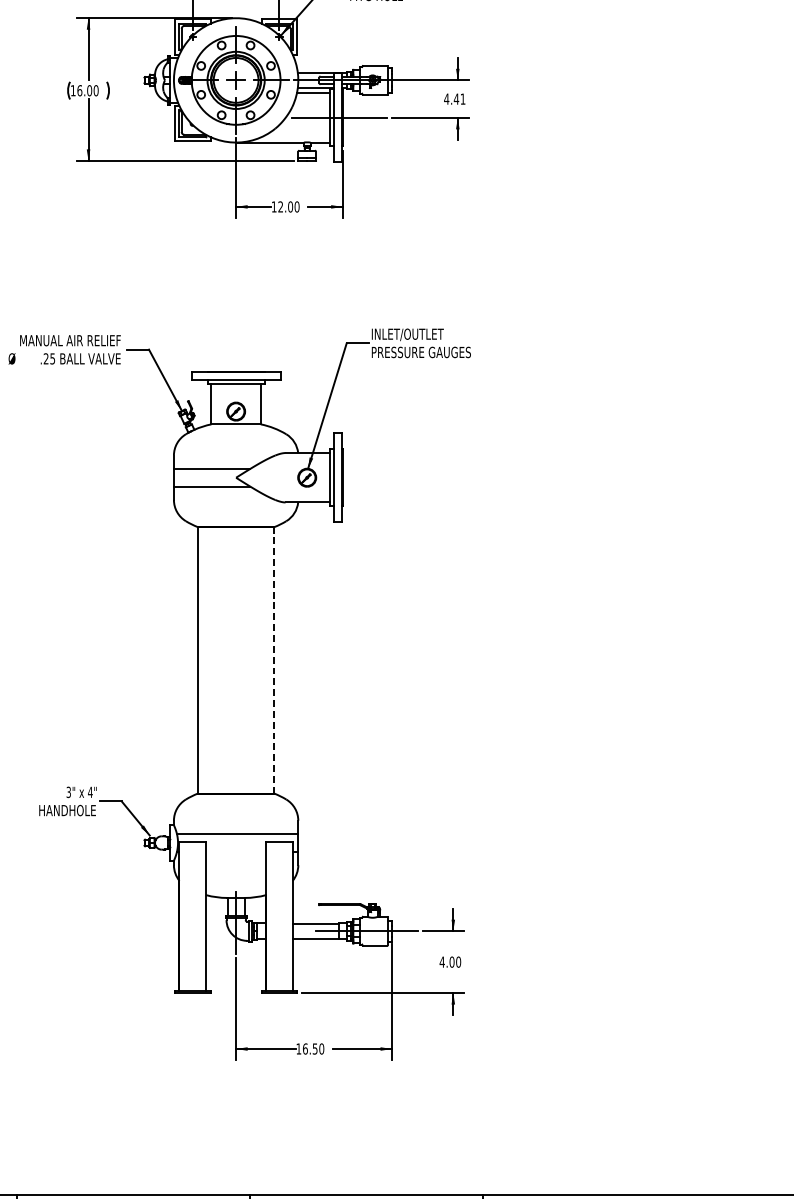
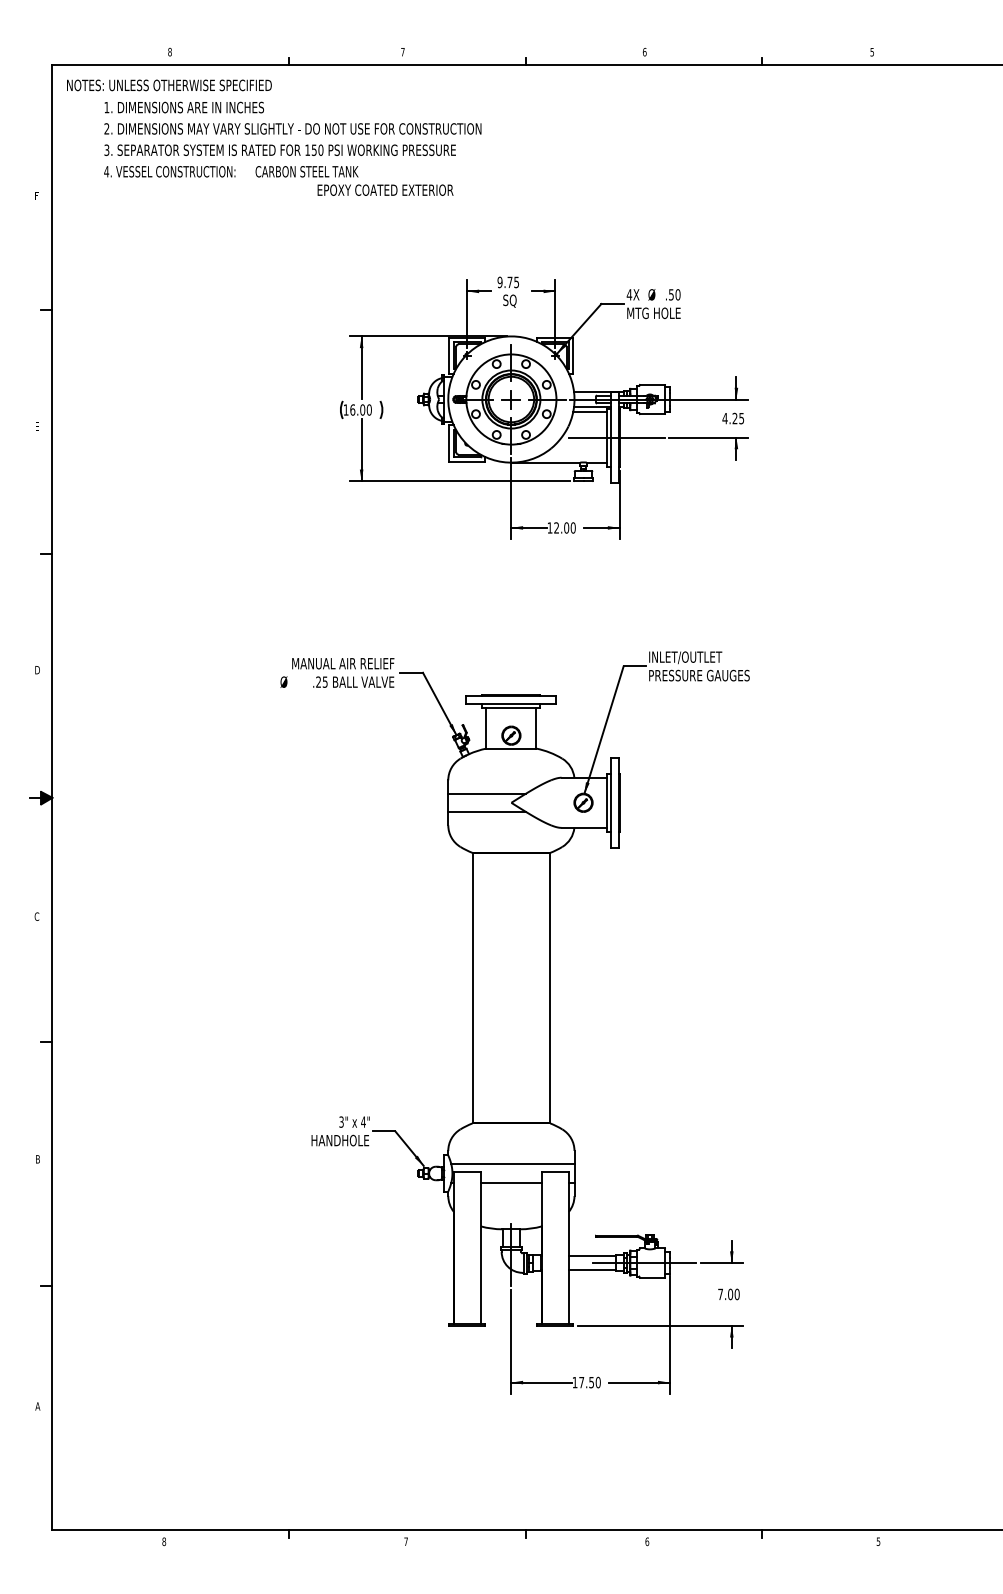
text: (459, 99) -> (738, 418), 4.41 -> 4.25
line: (274, 659) -> (550, 987), dashed -> solid
line: (235, 851) -> (510, 1182), added
text: (442, 961) -> (720, 1293), 4.00 -> 7.00
text: (305, 1048) -> (581, 1382), 16.50 -> 17.50

